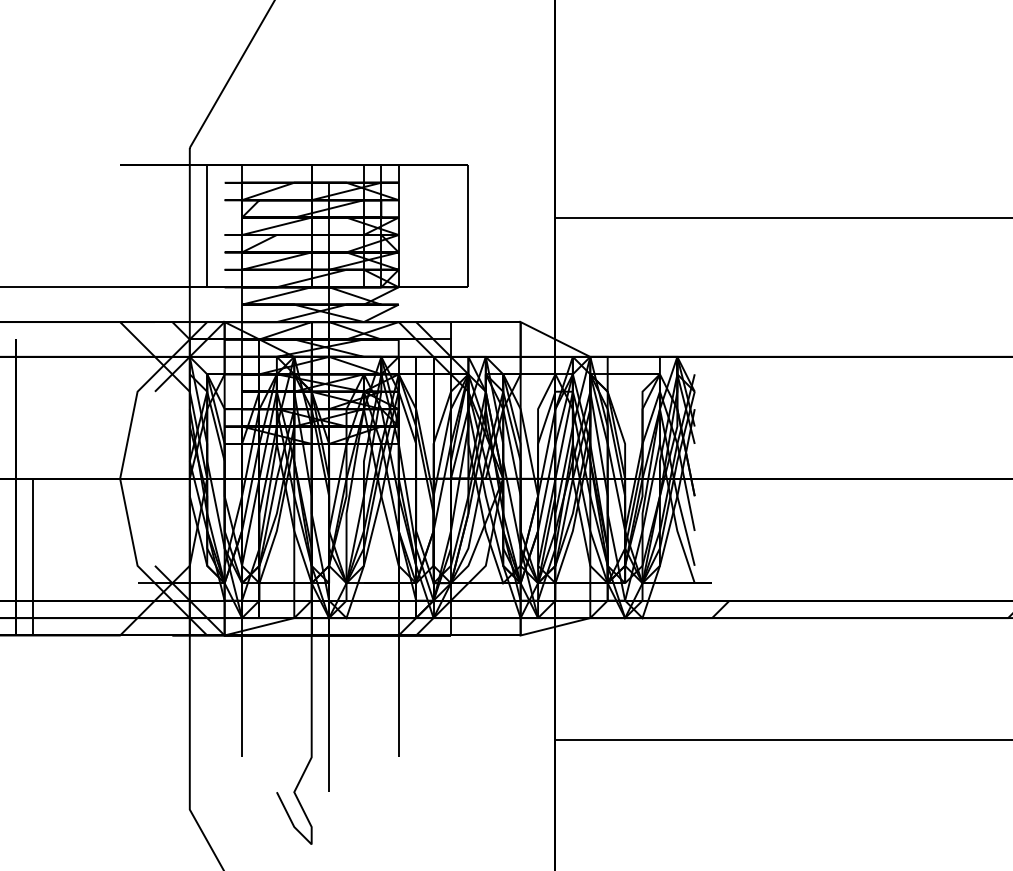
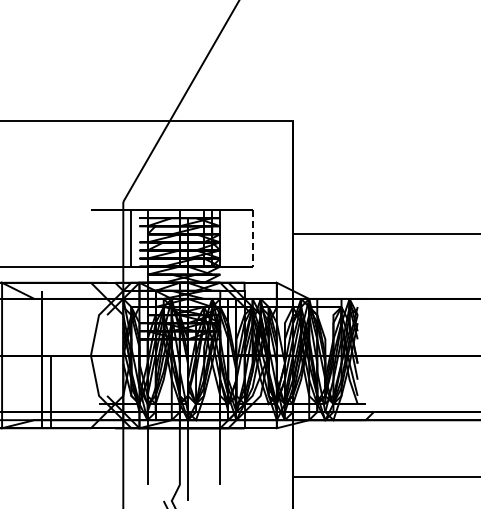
line: (468, 226) -> (252, 238), solid -> dashed

